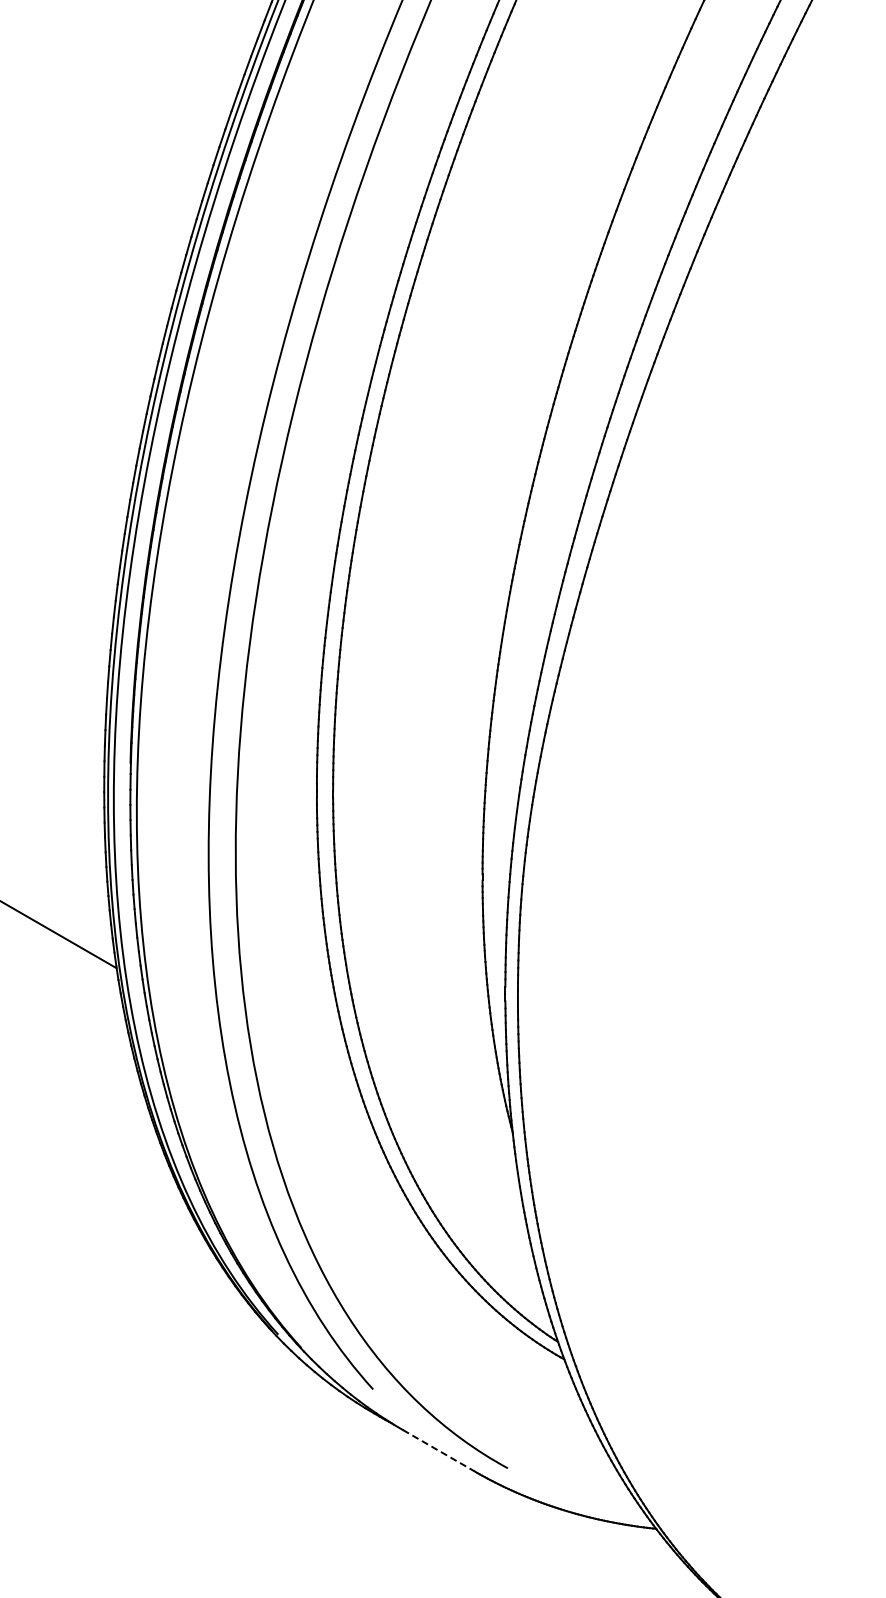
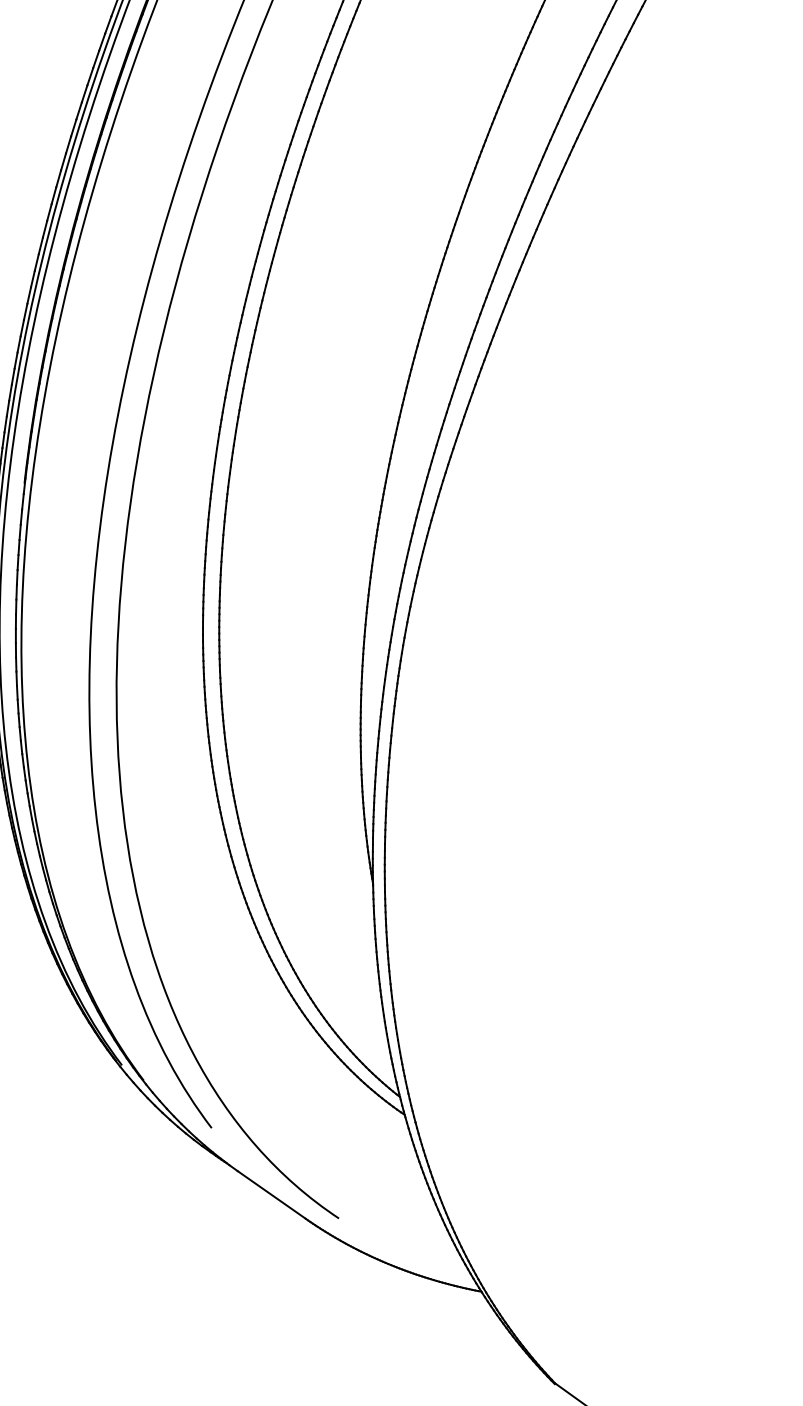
line: (439, 1450) -> (272, 1194), dashed -> solid

